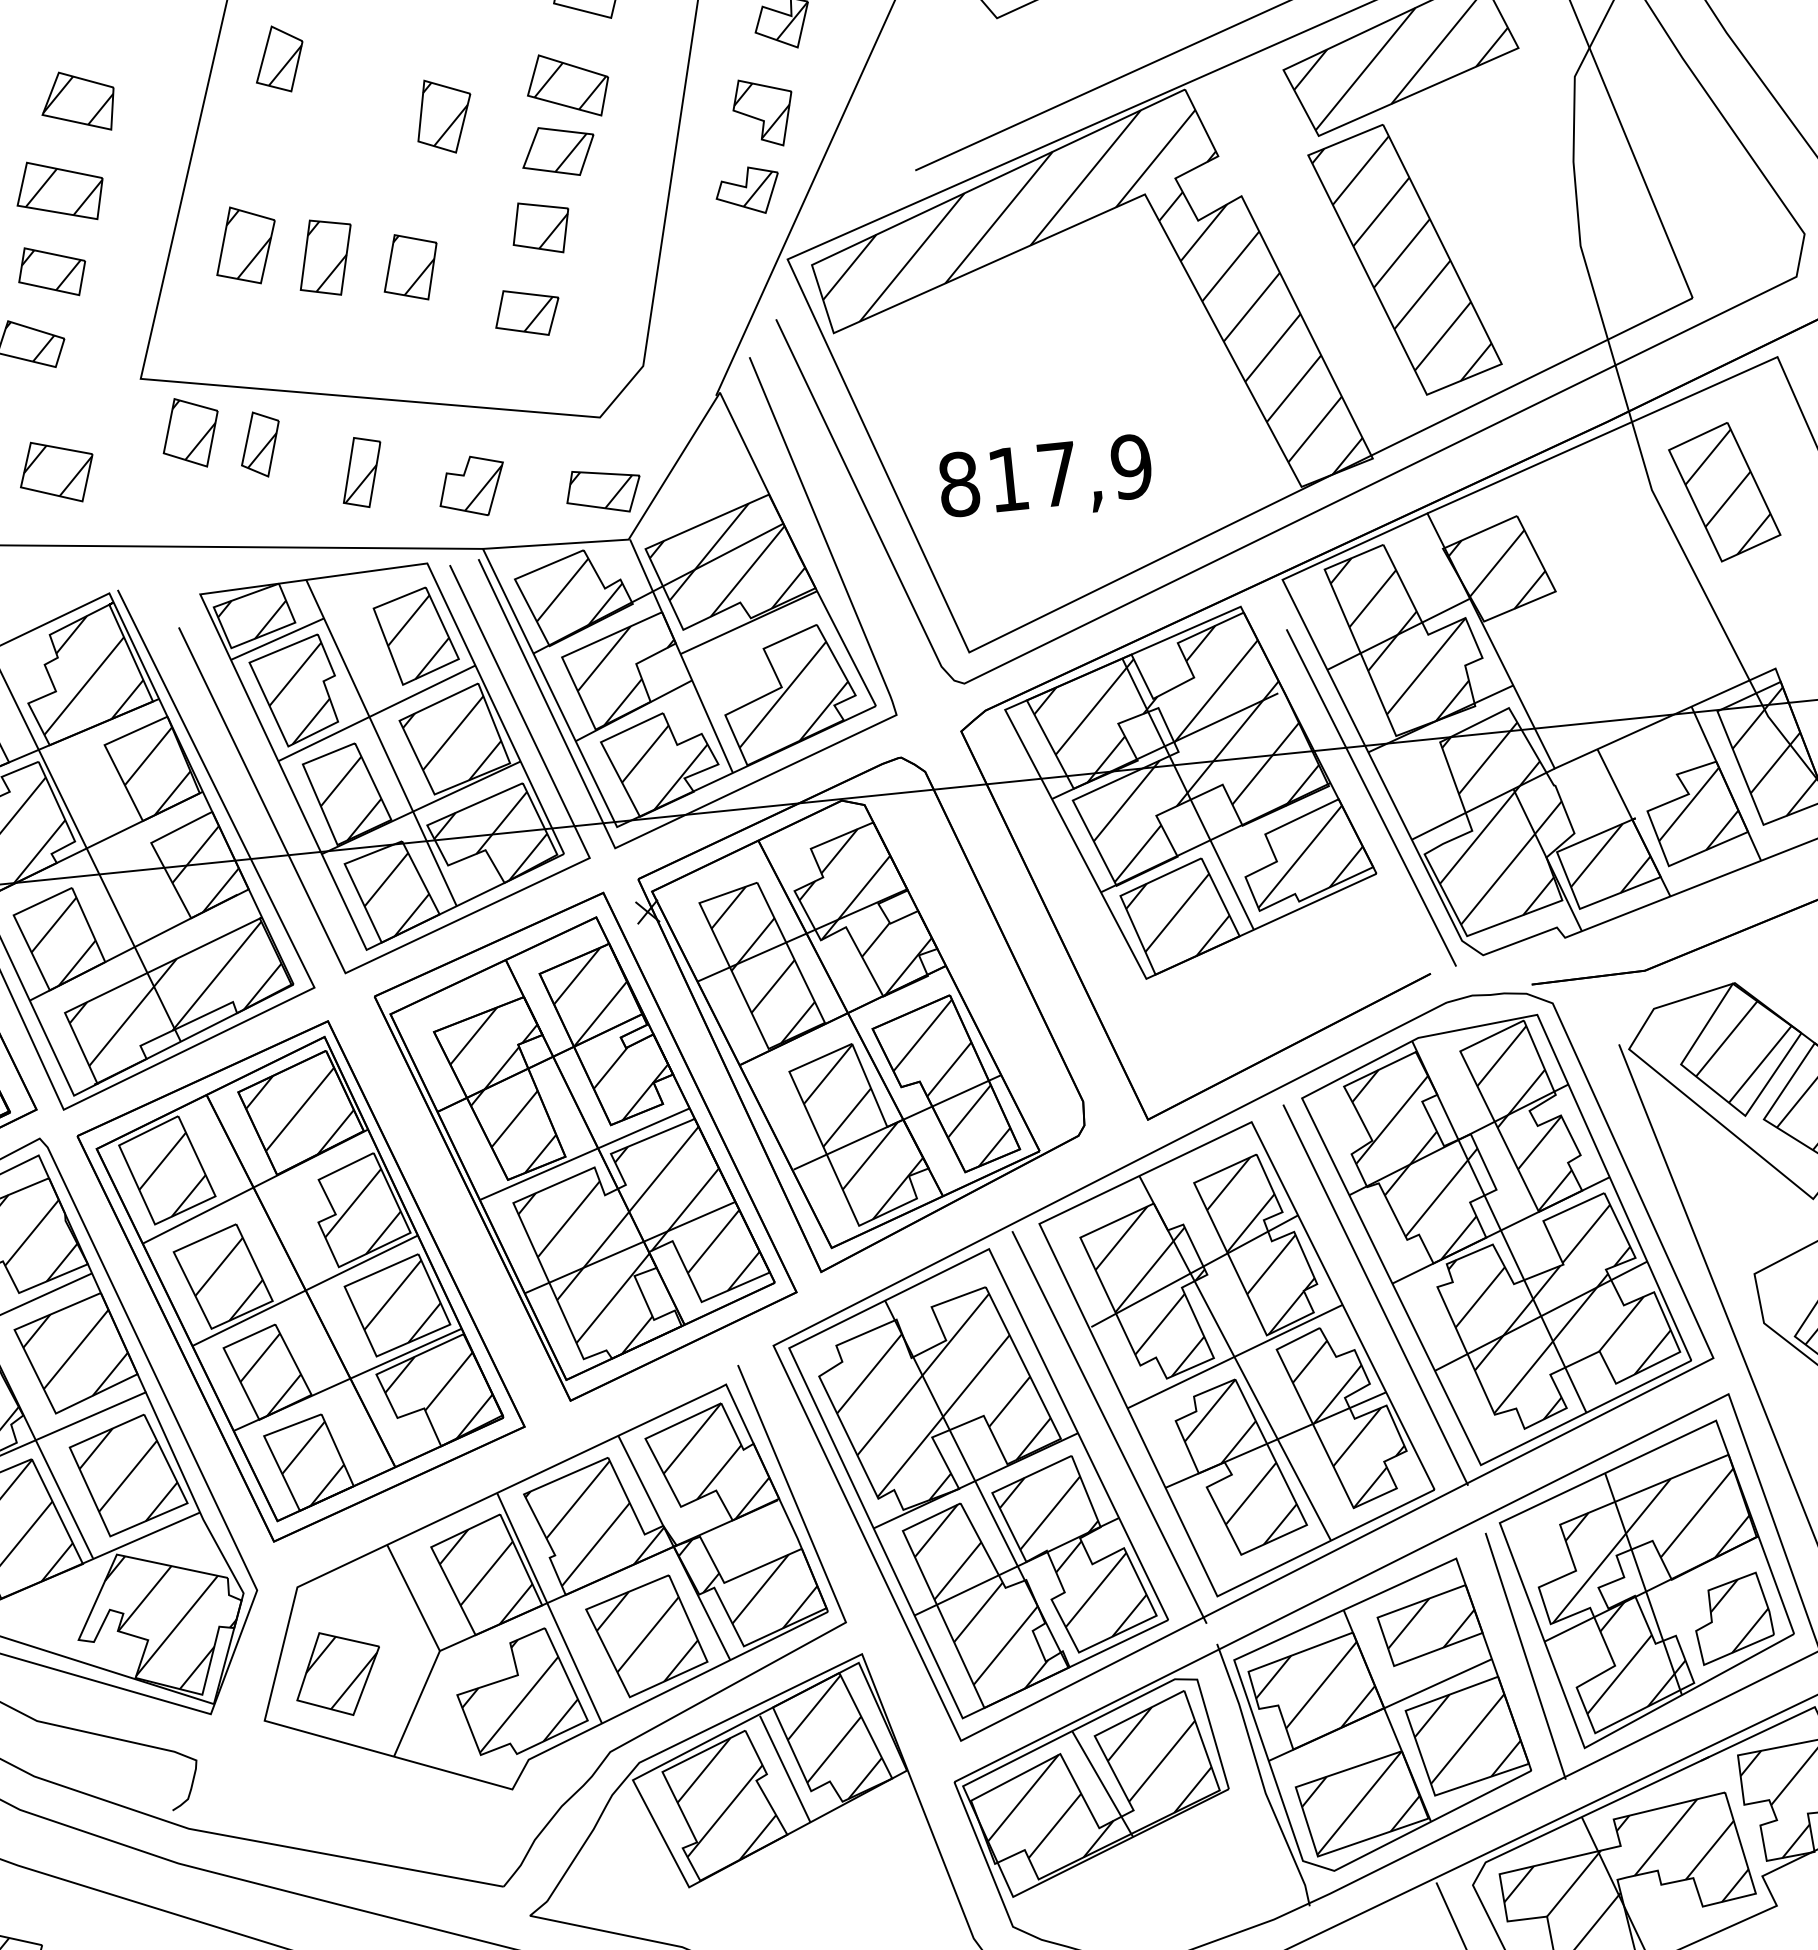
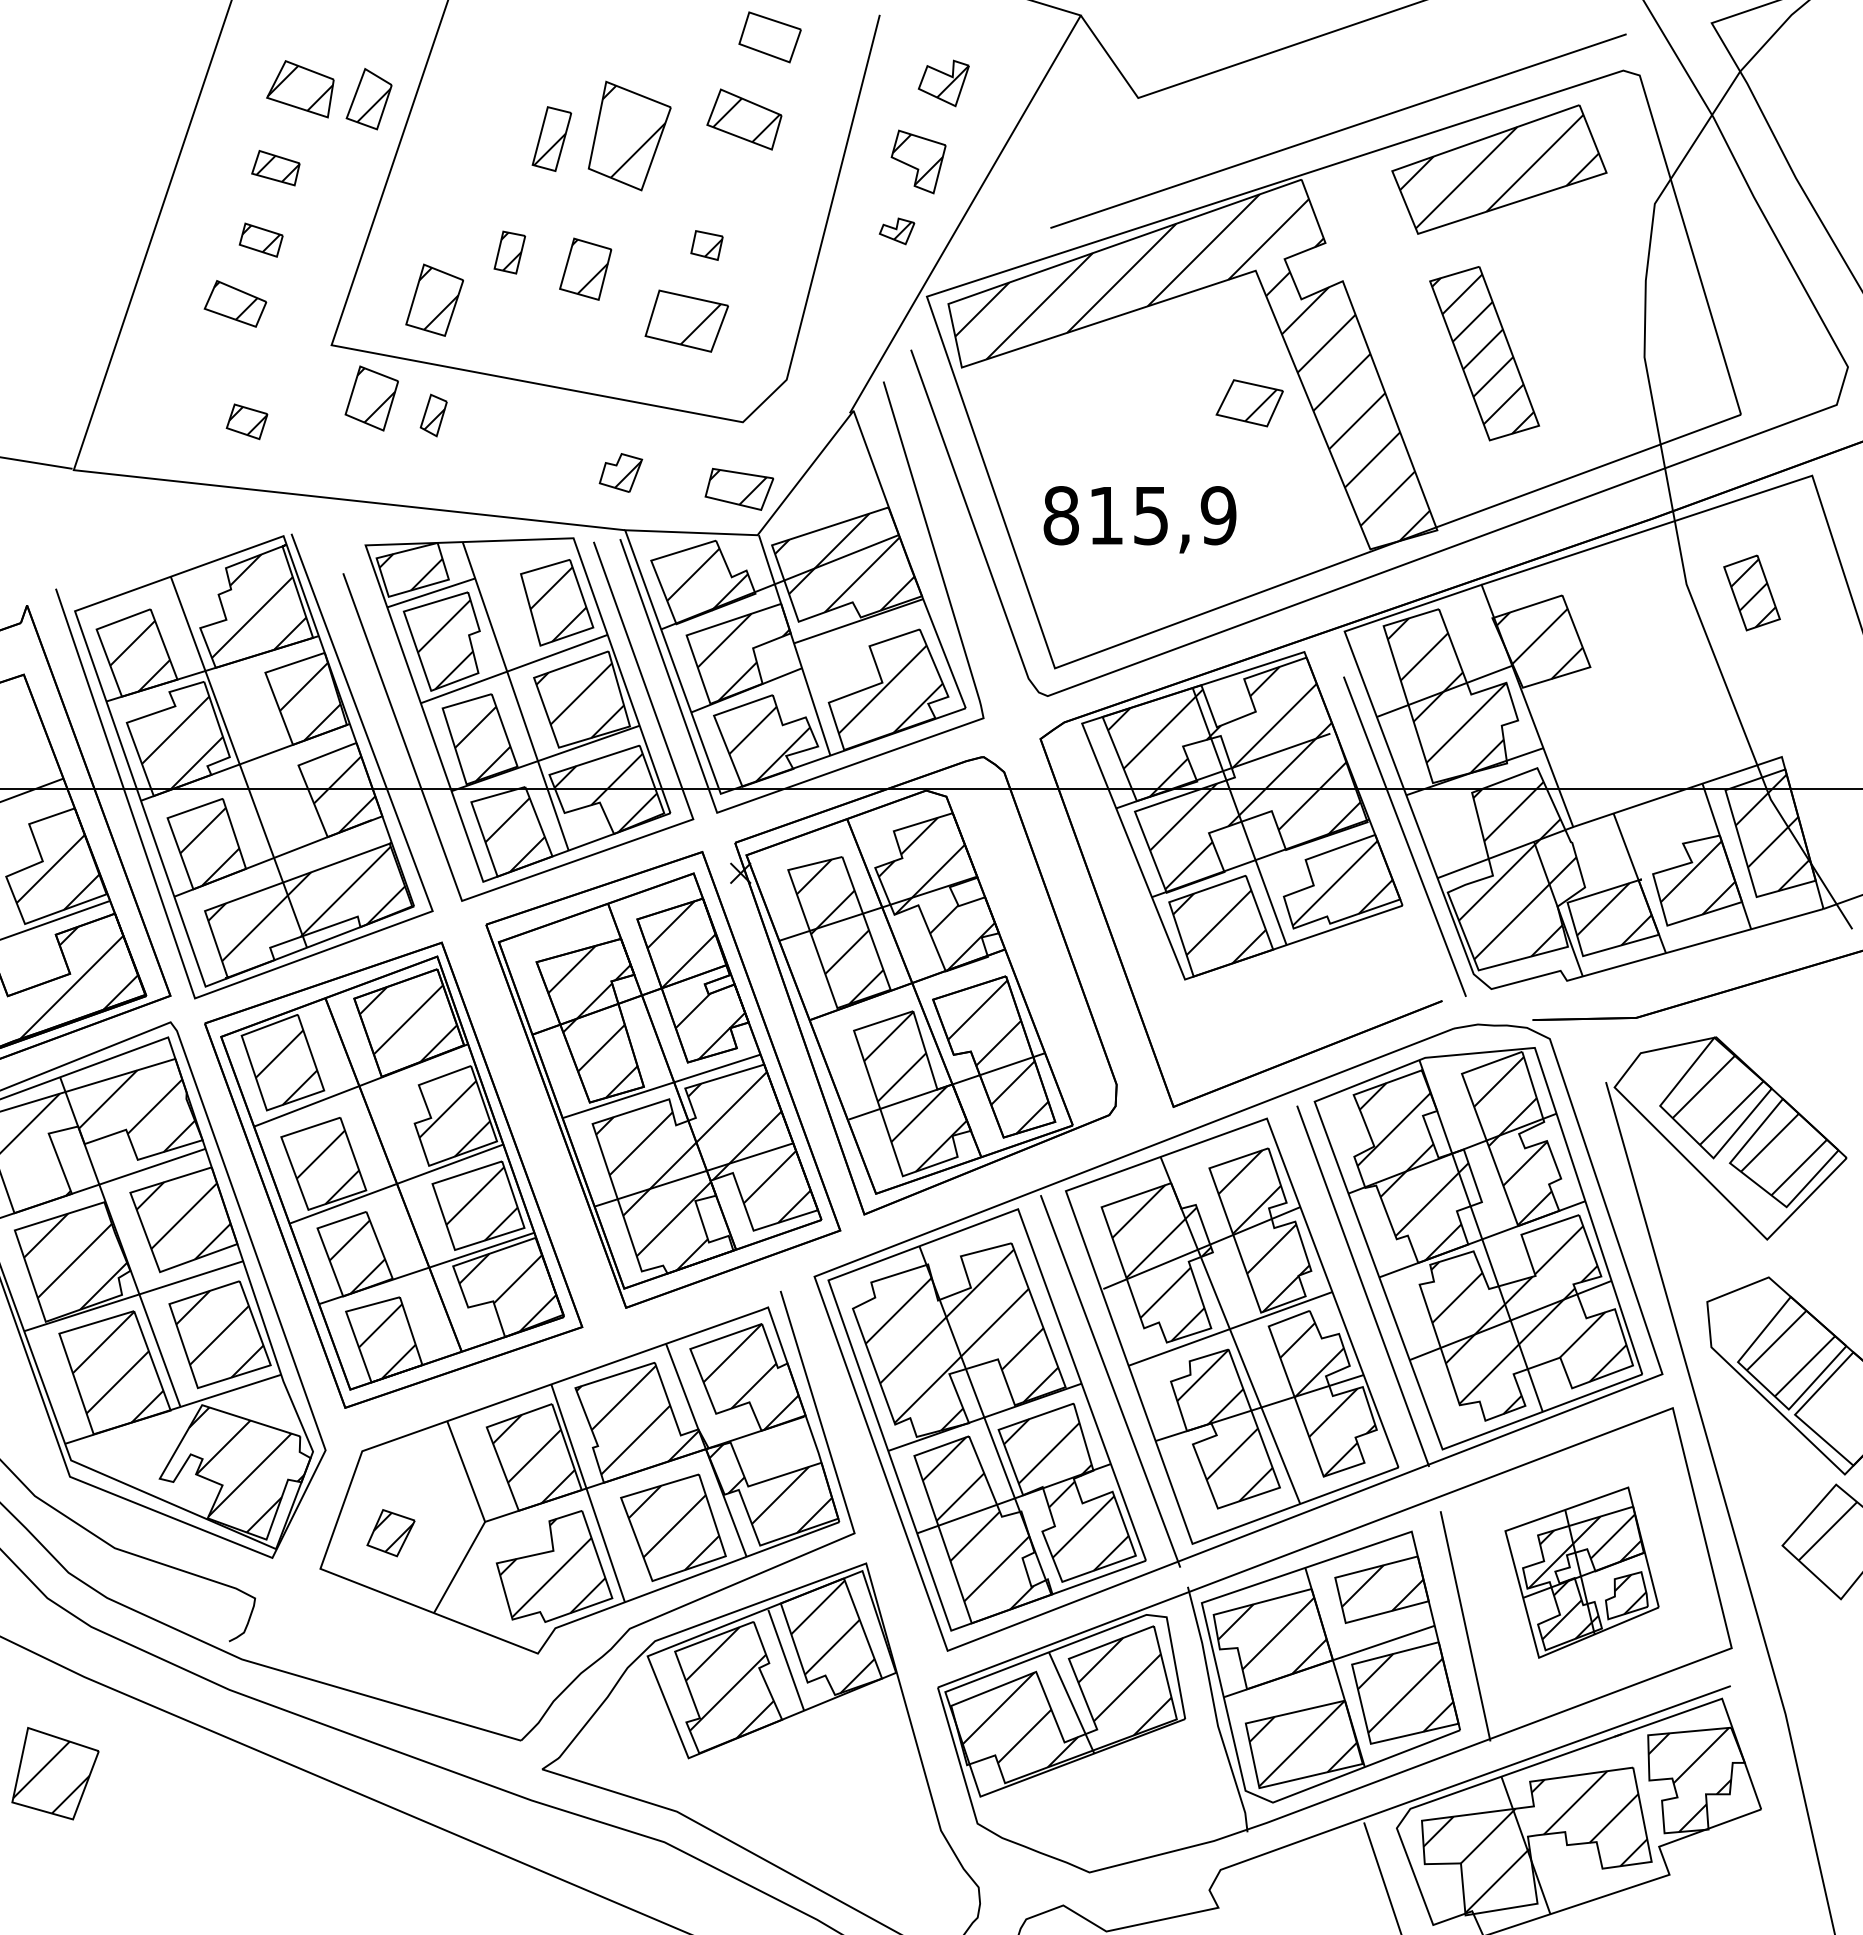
part: (278, 59) -> (368, 99), moved
part: (443, 115) -> (629, 135), size x1.6
part: (558, 151) -> (1249, 403), moved
part: (59, 190) -> (275, 167), size x0.6
part: (747, 191) -> (896, 231), size x0.6
part: (540, 227) -> (706, 245), size x0.6
part: (245, 244) -> (434, 299), moved
part: (325, 257) -> (509, 252), size x0.6
part: (1404, 259) -> (1484, 353), size x0.7
part: (51, 270) -> (260, 239), size x0.7
part: (526, 312) -> (686, 320), size x1.4
part: (260, 444) -> (433, 415), size x0.7
part: (55, 471) -> (246, 421), size x0.6
part: (361, 471) -> (551, 138), moved
text: (1057, 475) -> (1150, 516), 817,9 -> 815,9
part: (471, 486) -> (620, 472), size x0.7
part: (1723, 491) -> (1751, 592), size x0.6
part: (1646, 1584) -> (1581, 1572), size x0.6
part: (337, 1673) -> (390, 1532), size x0.6

